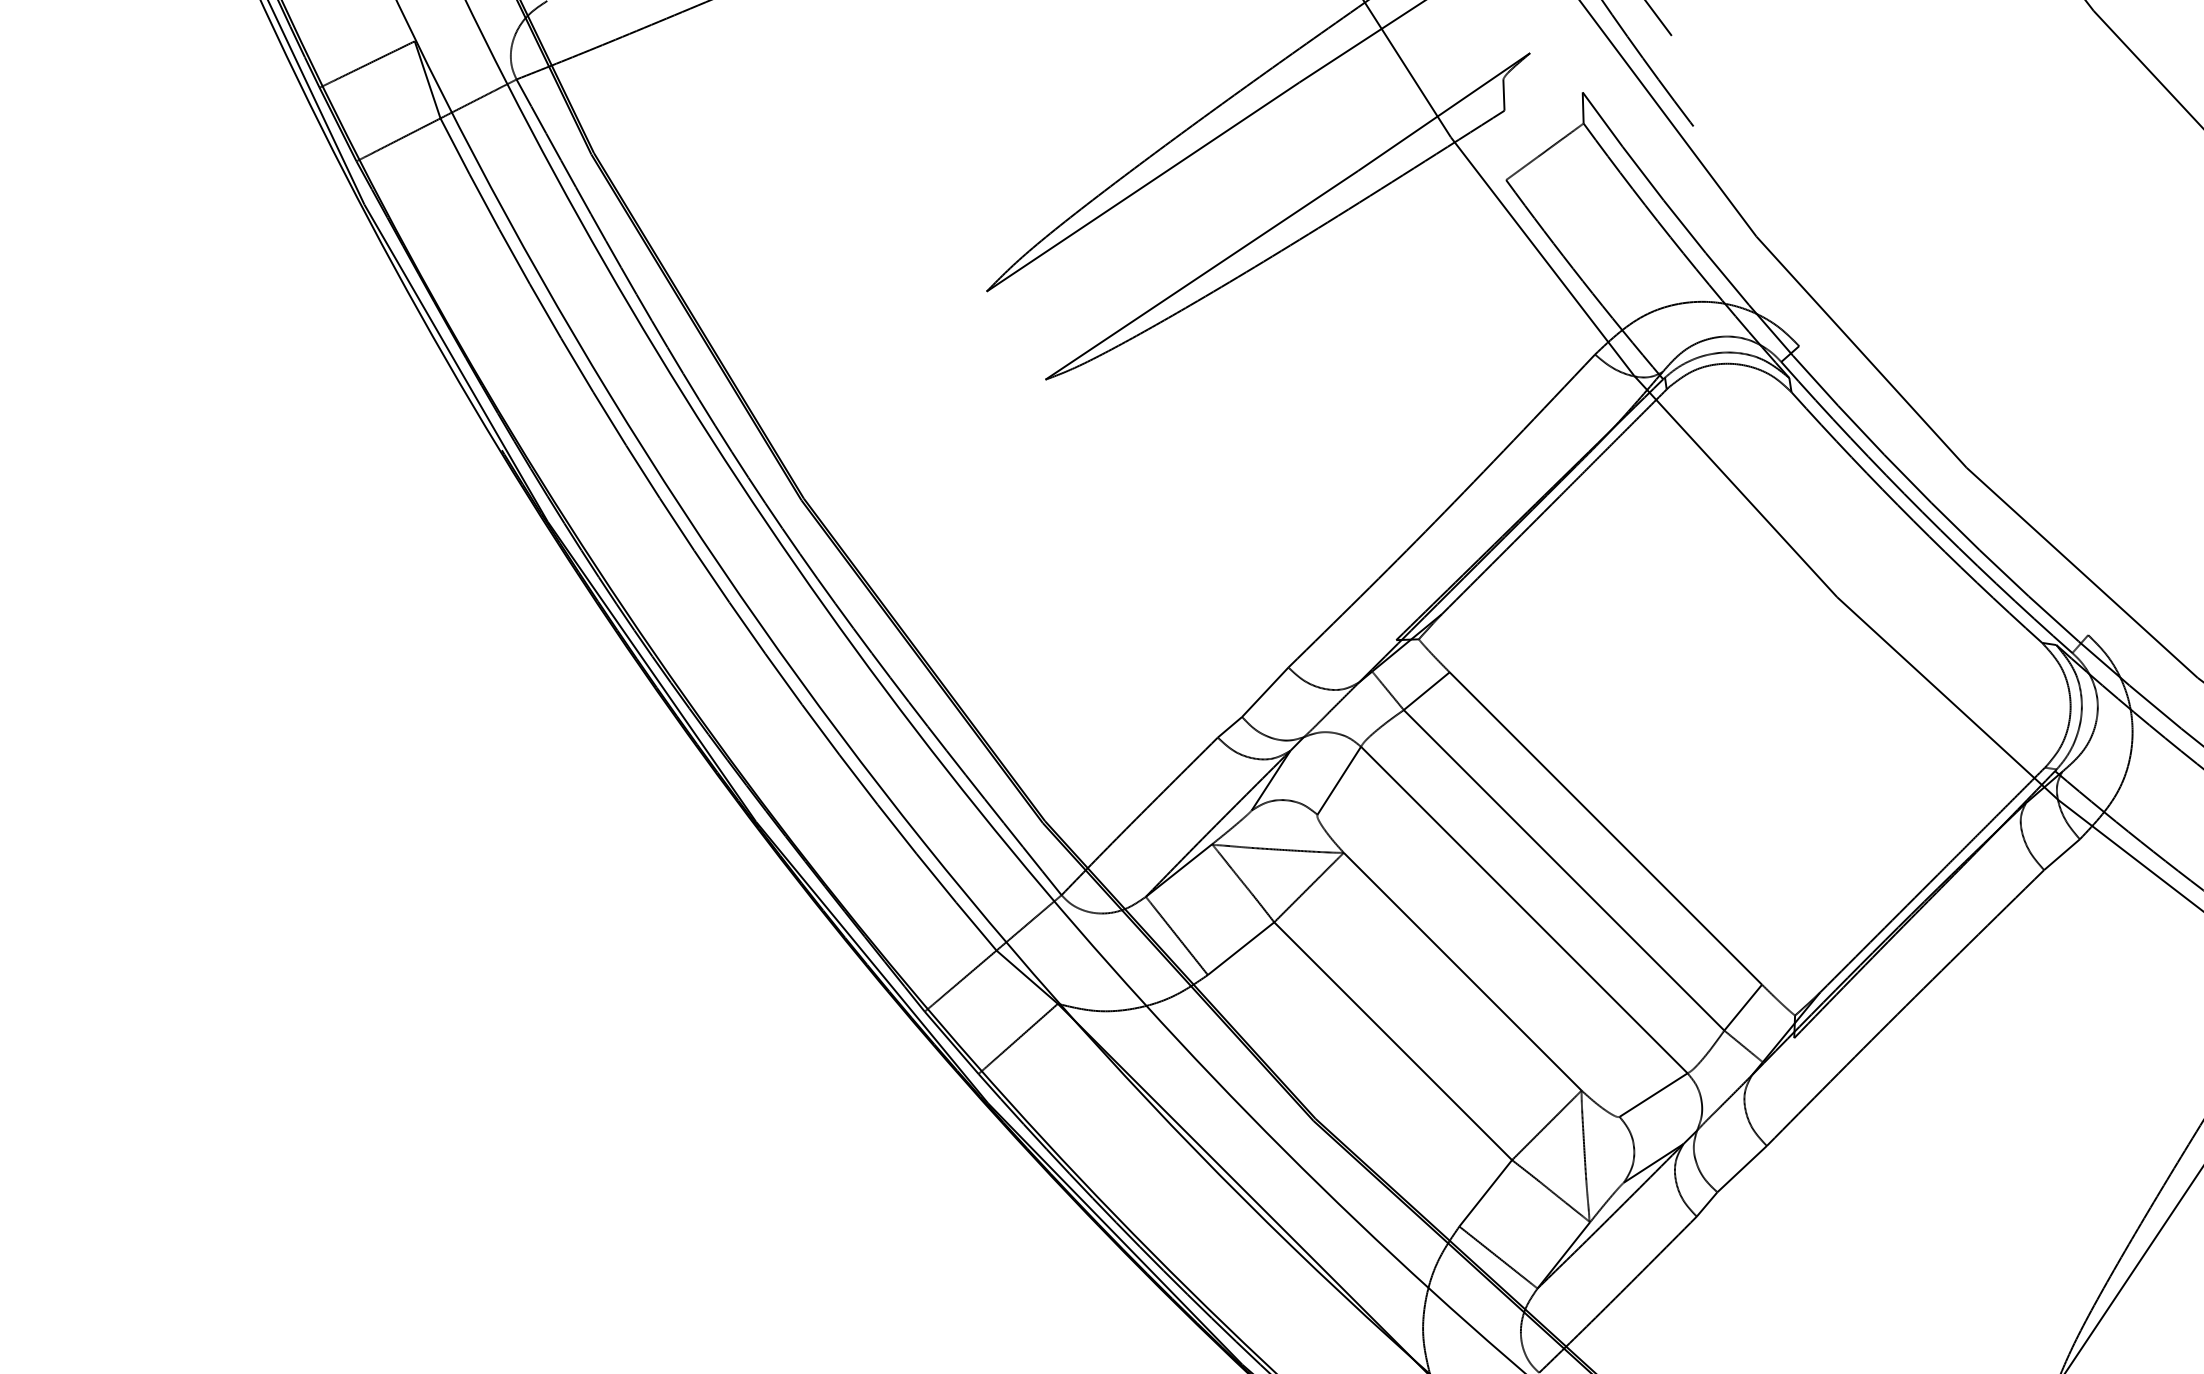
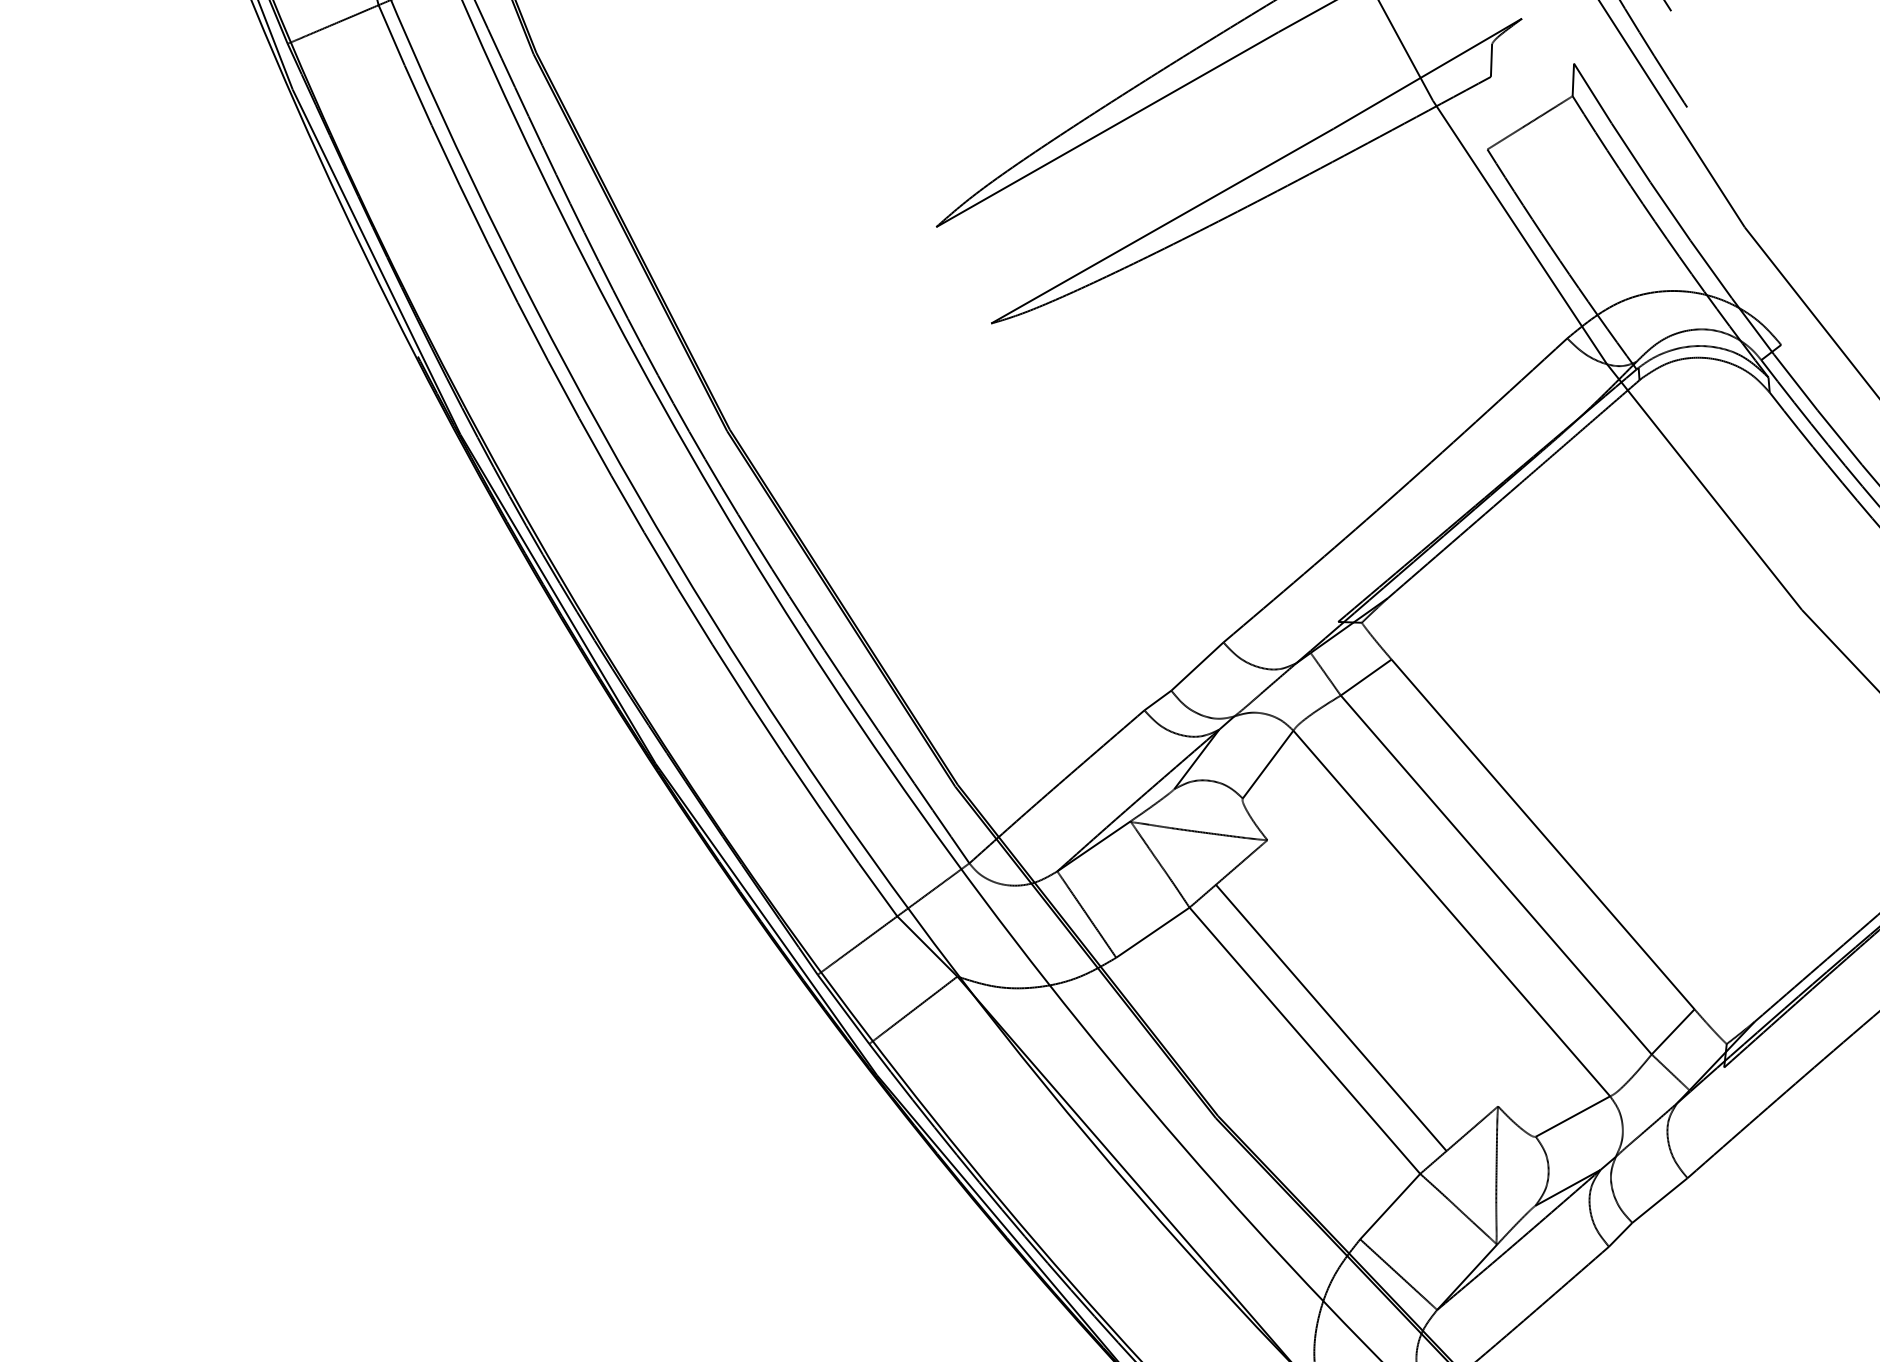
line: (1462, 971) -> (1331, 1017), moved

